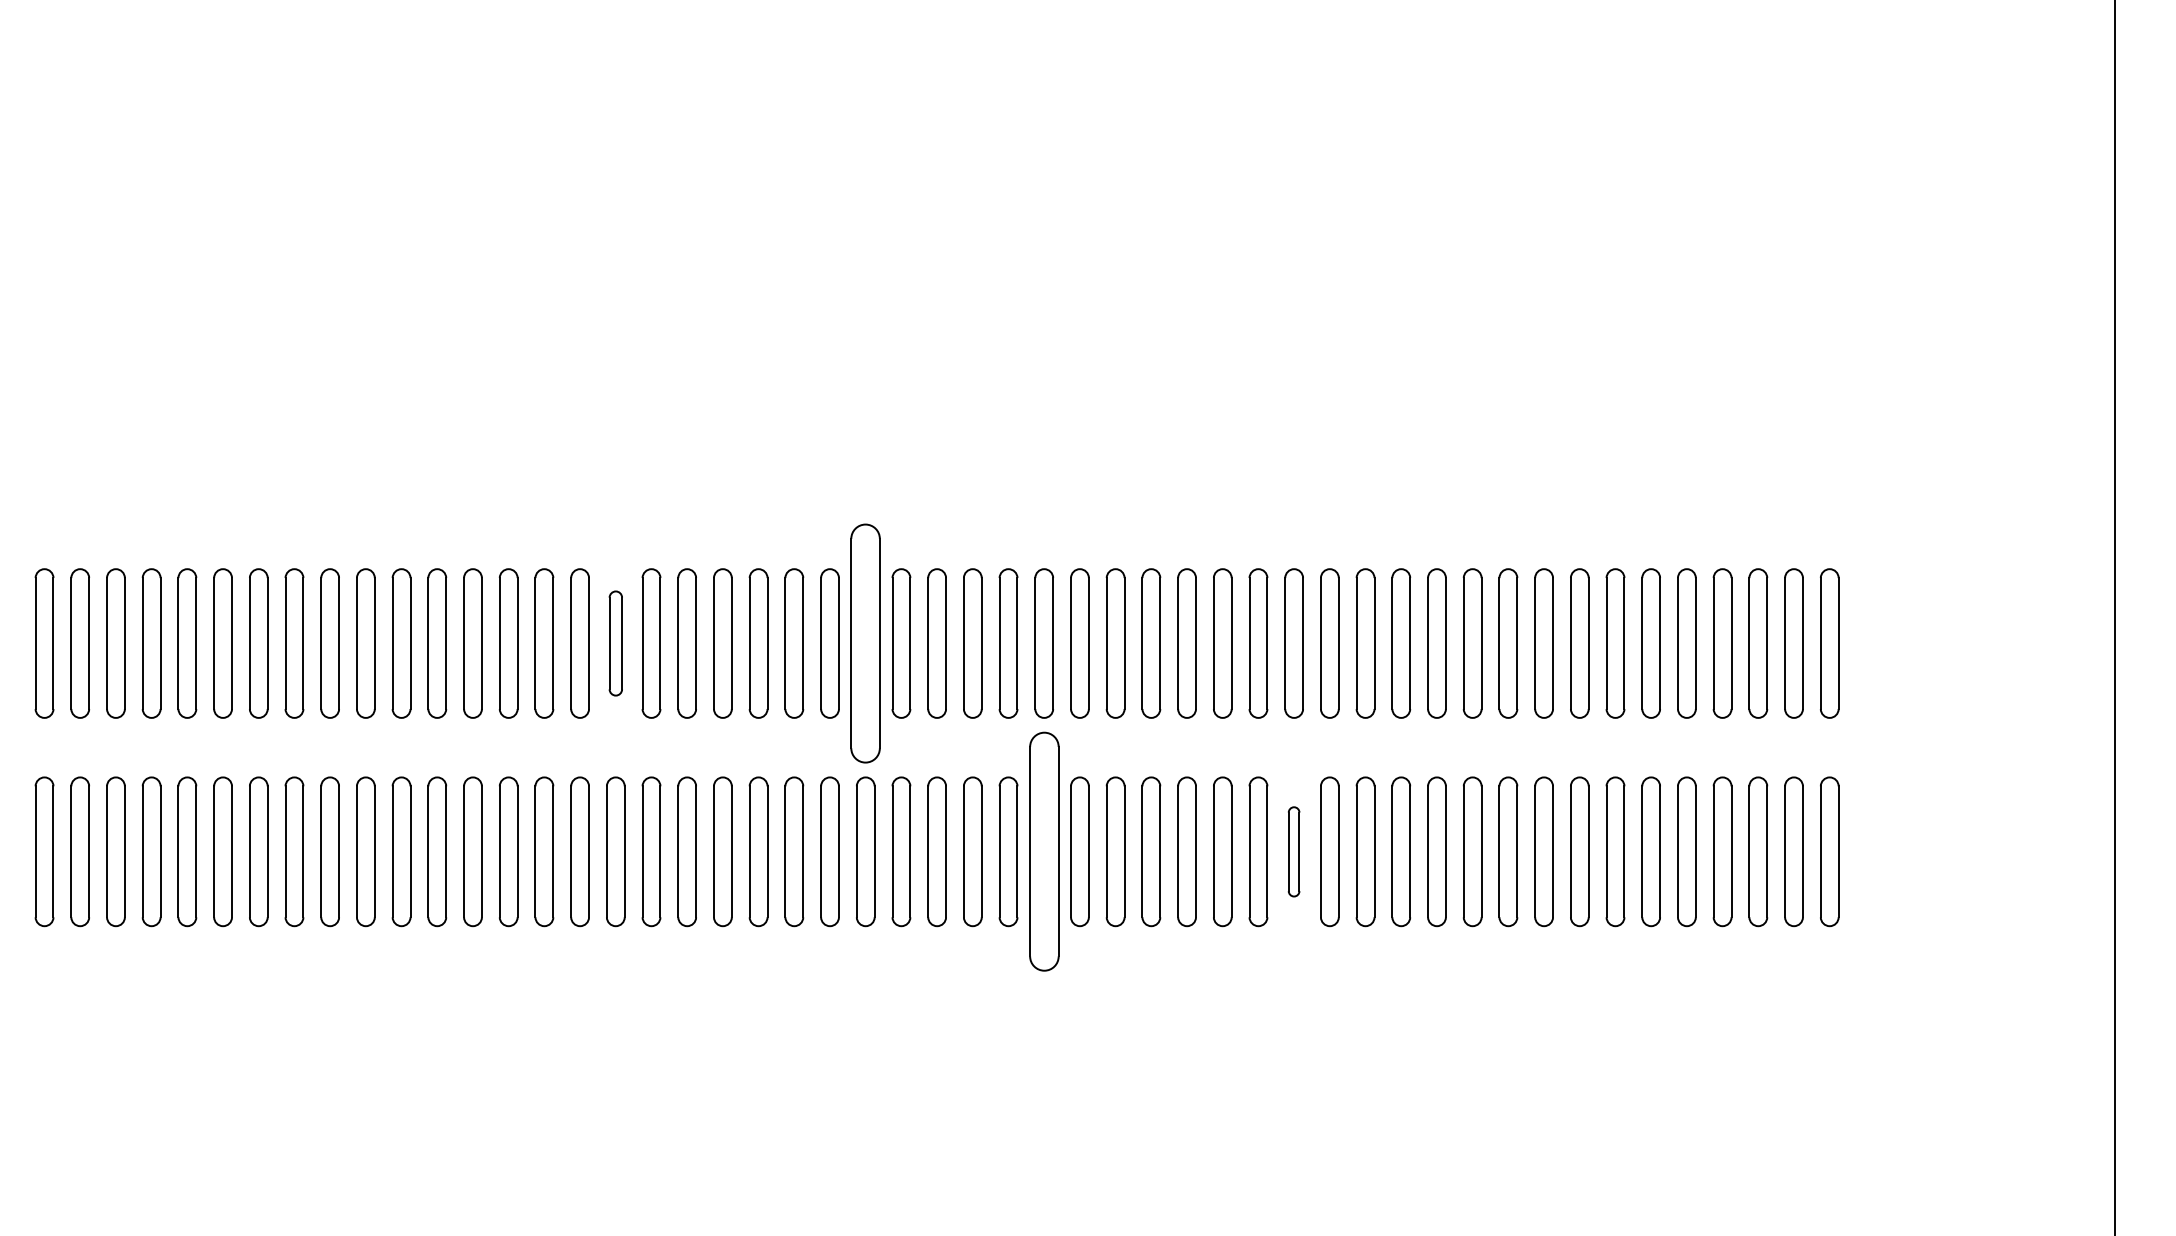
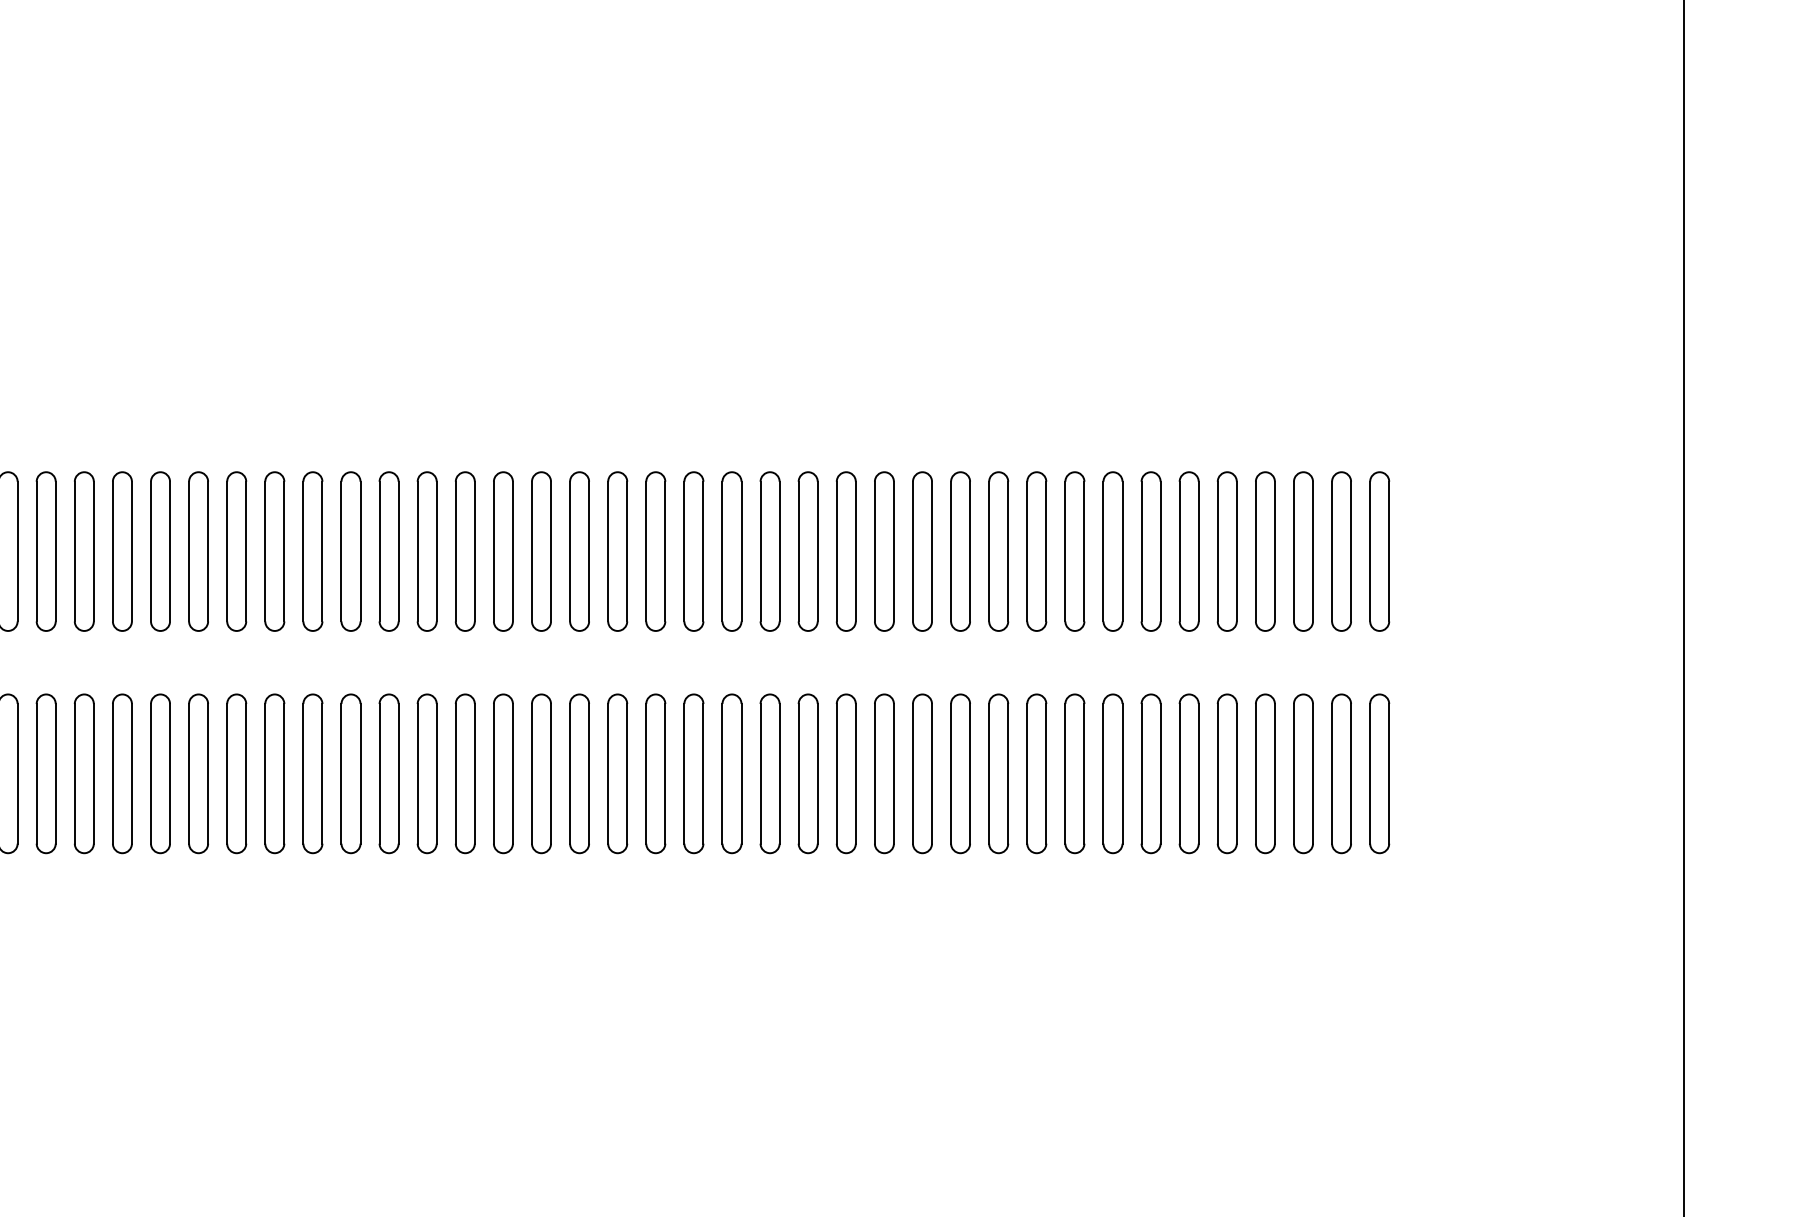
part: (615, 643) -> (83, 551), size x1.43
part: (865, 643) -> (350, 551), size x0.62
part: (1043, 851) -> (540, 773), size x0.62
part: (1293, 851) -> (807, 773), size x1.67

